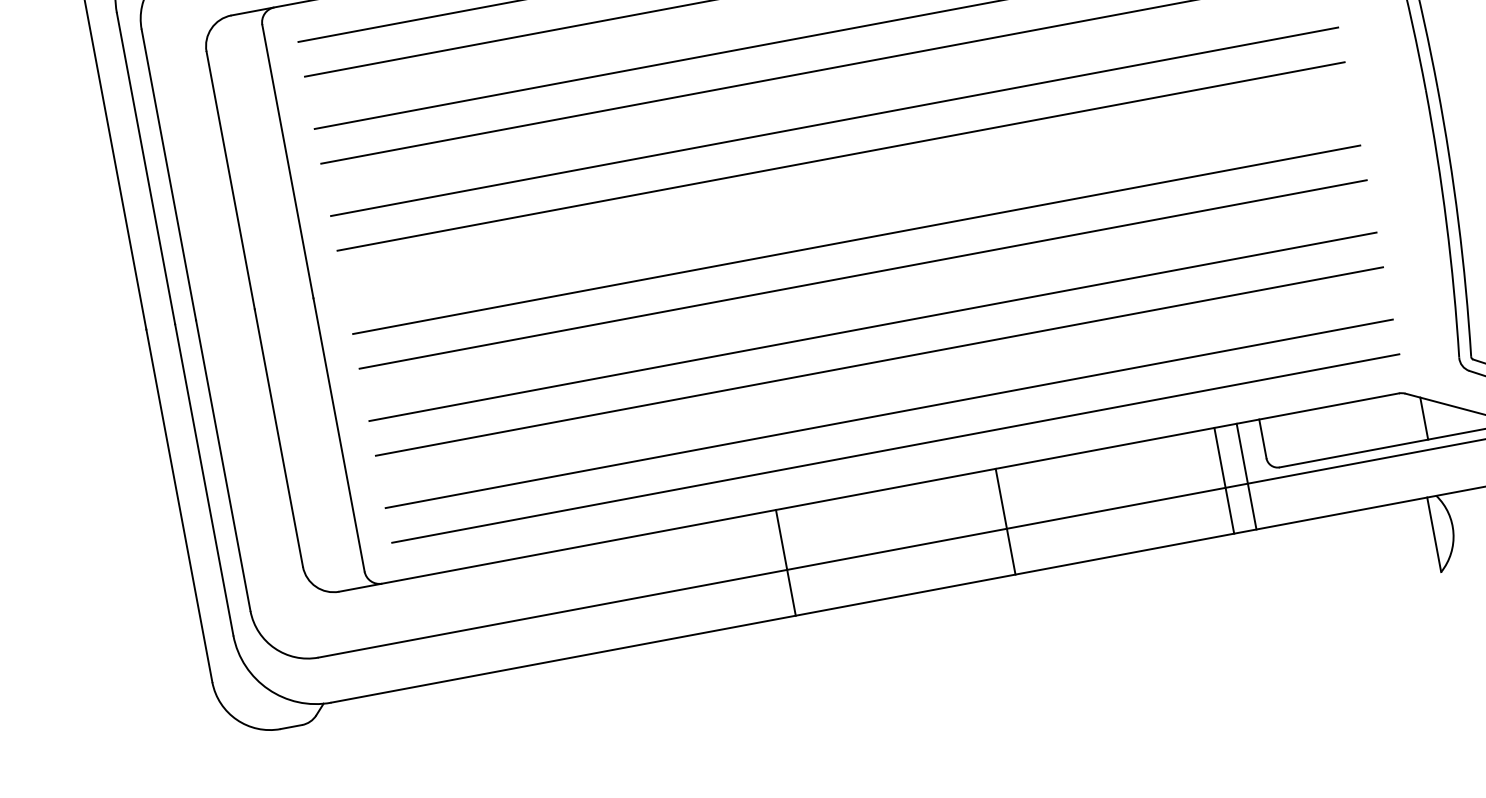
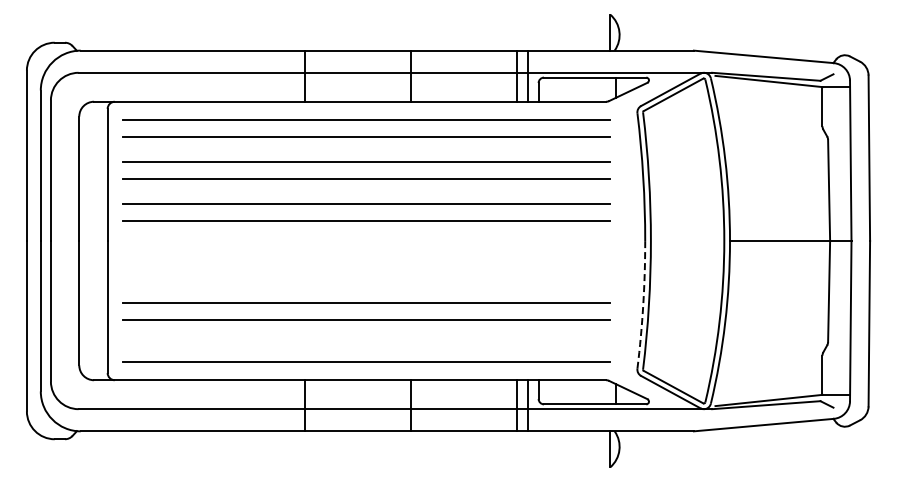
arc: (1447, 224) -> (643, 305), solid -> dashed
line: (857, 240) -> (366, 261), removed
line: (863, 273) -> (366, 277), removed
line: (889, 414) -> (366, 345), removed

